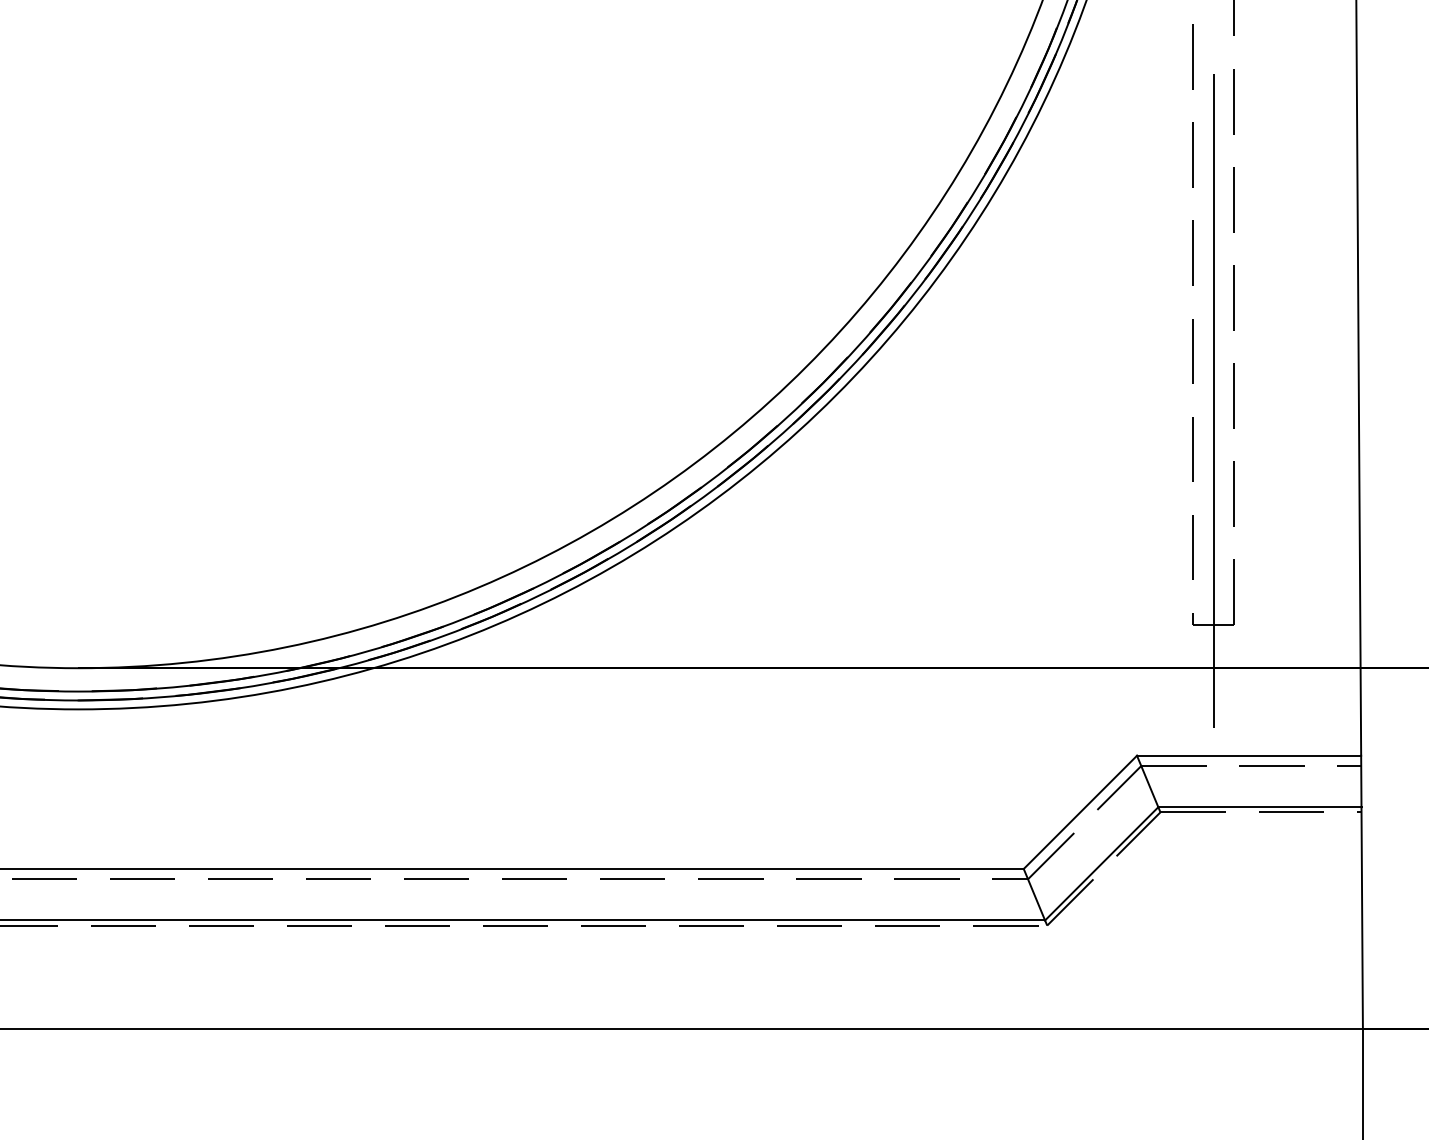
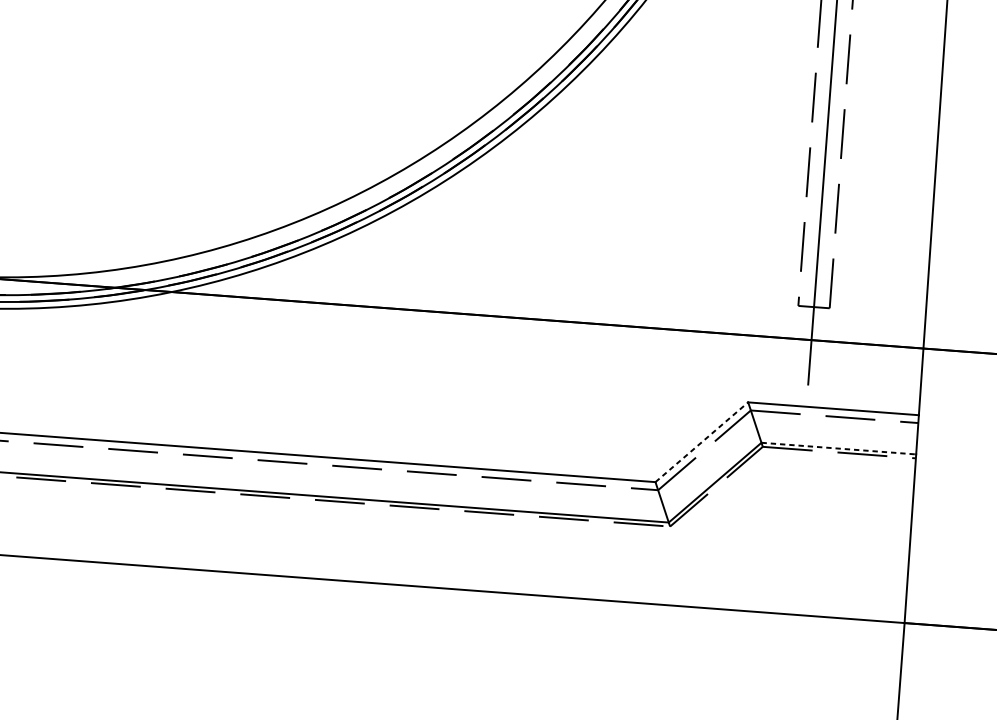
line: (1259, 807) -> (838, 448), solid -> dashed
line: (1080, 812) -> (701, 442), solid -> dashed

